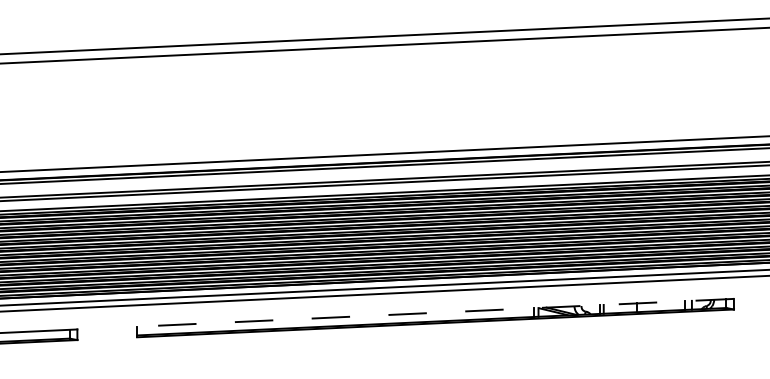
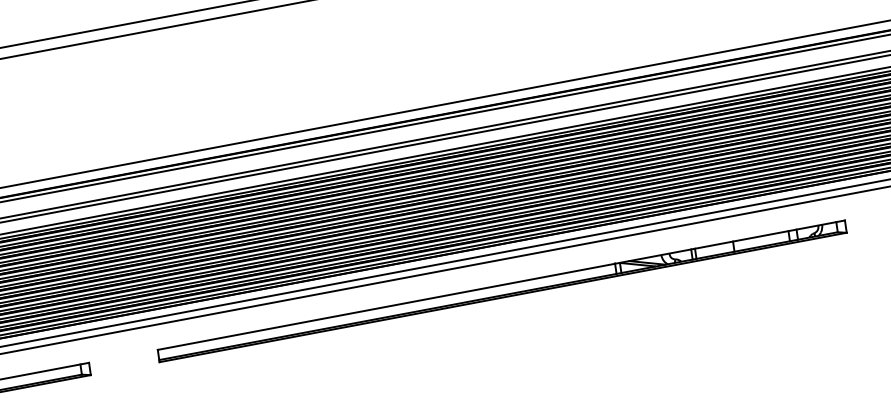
line: (435, 312) -> (501, 284), dashed -> solid

